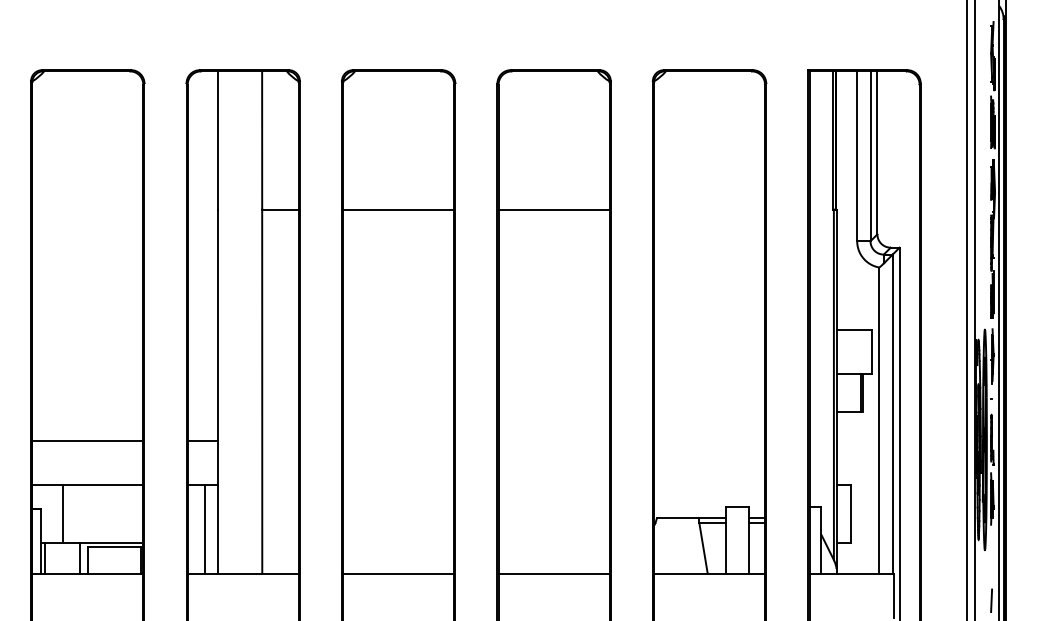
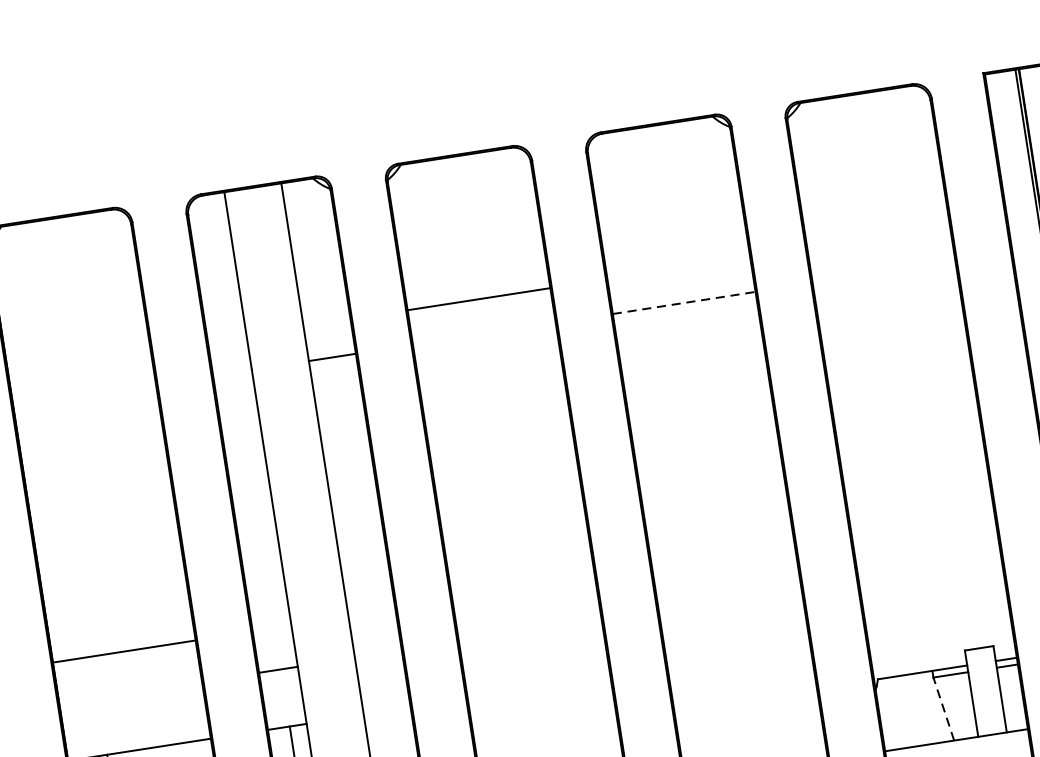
line: (398, 209) -> (478, 299), moved
line: (554, 209) -> (684, 302), solid -> dashed
line: (87, 440) -> (123, 651), moved
line: (703, 548) -> (943, 708), solid -> dashed

